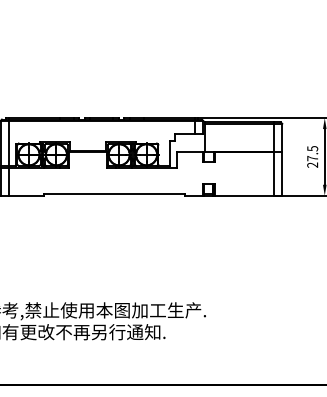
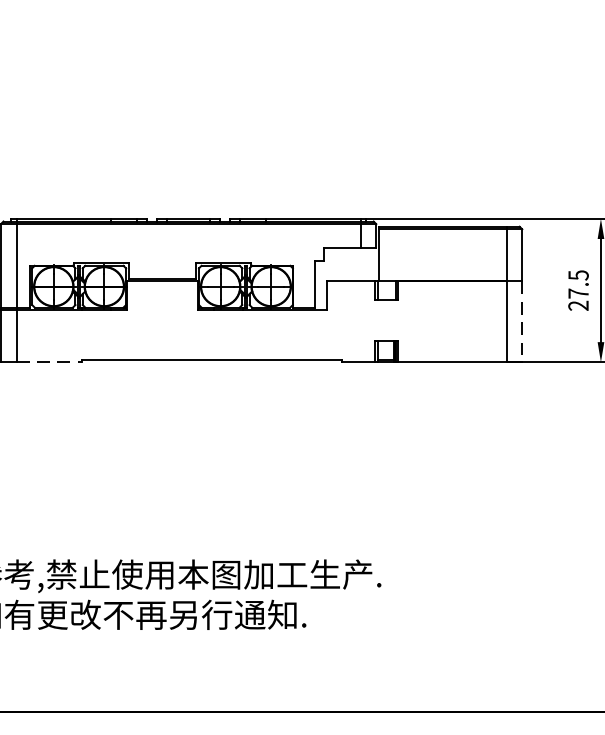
line: (282, 173) -> (522, 321), solid -> dashed
line: (26, 195) -> (48, 361), solid -> dashed

